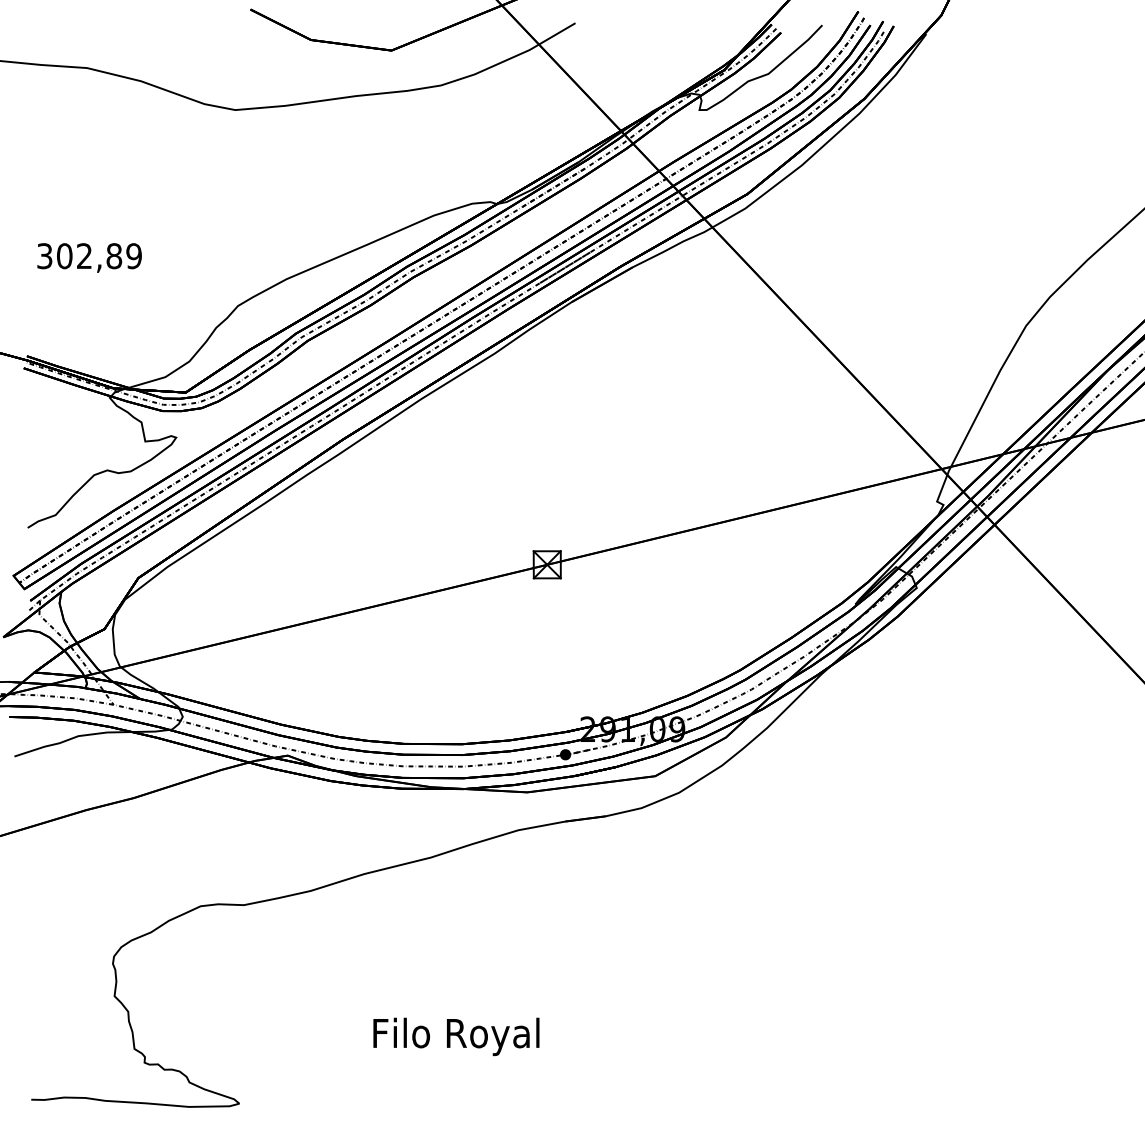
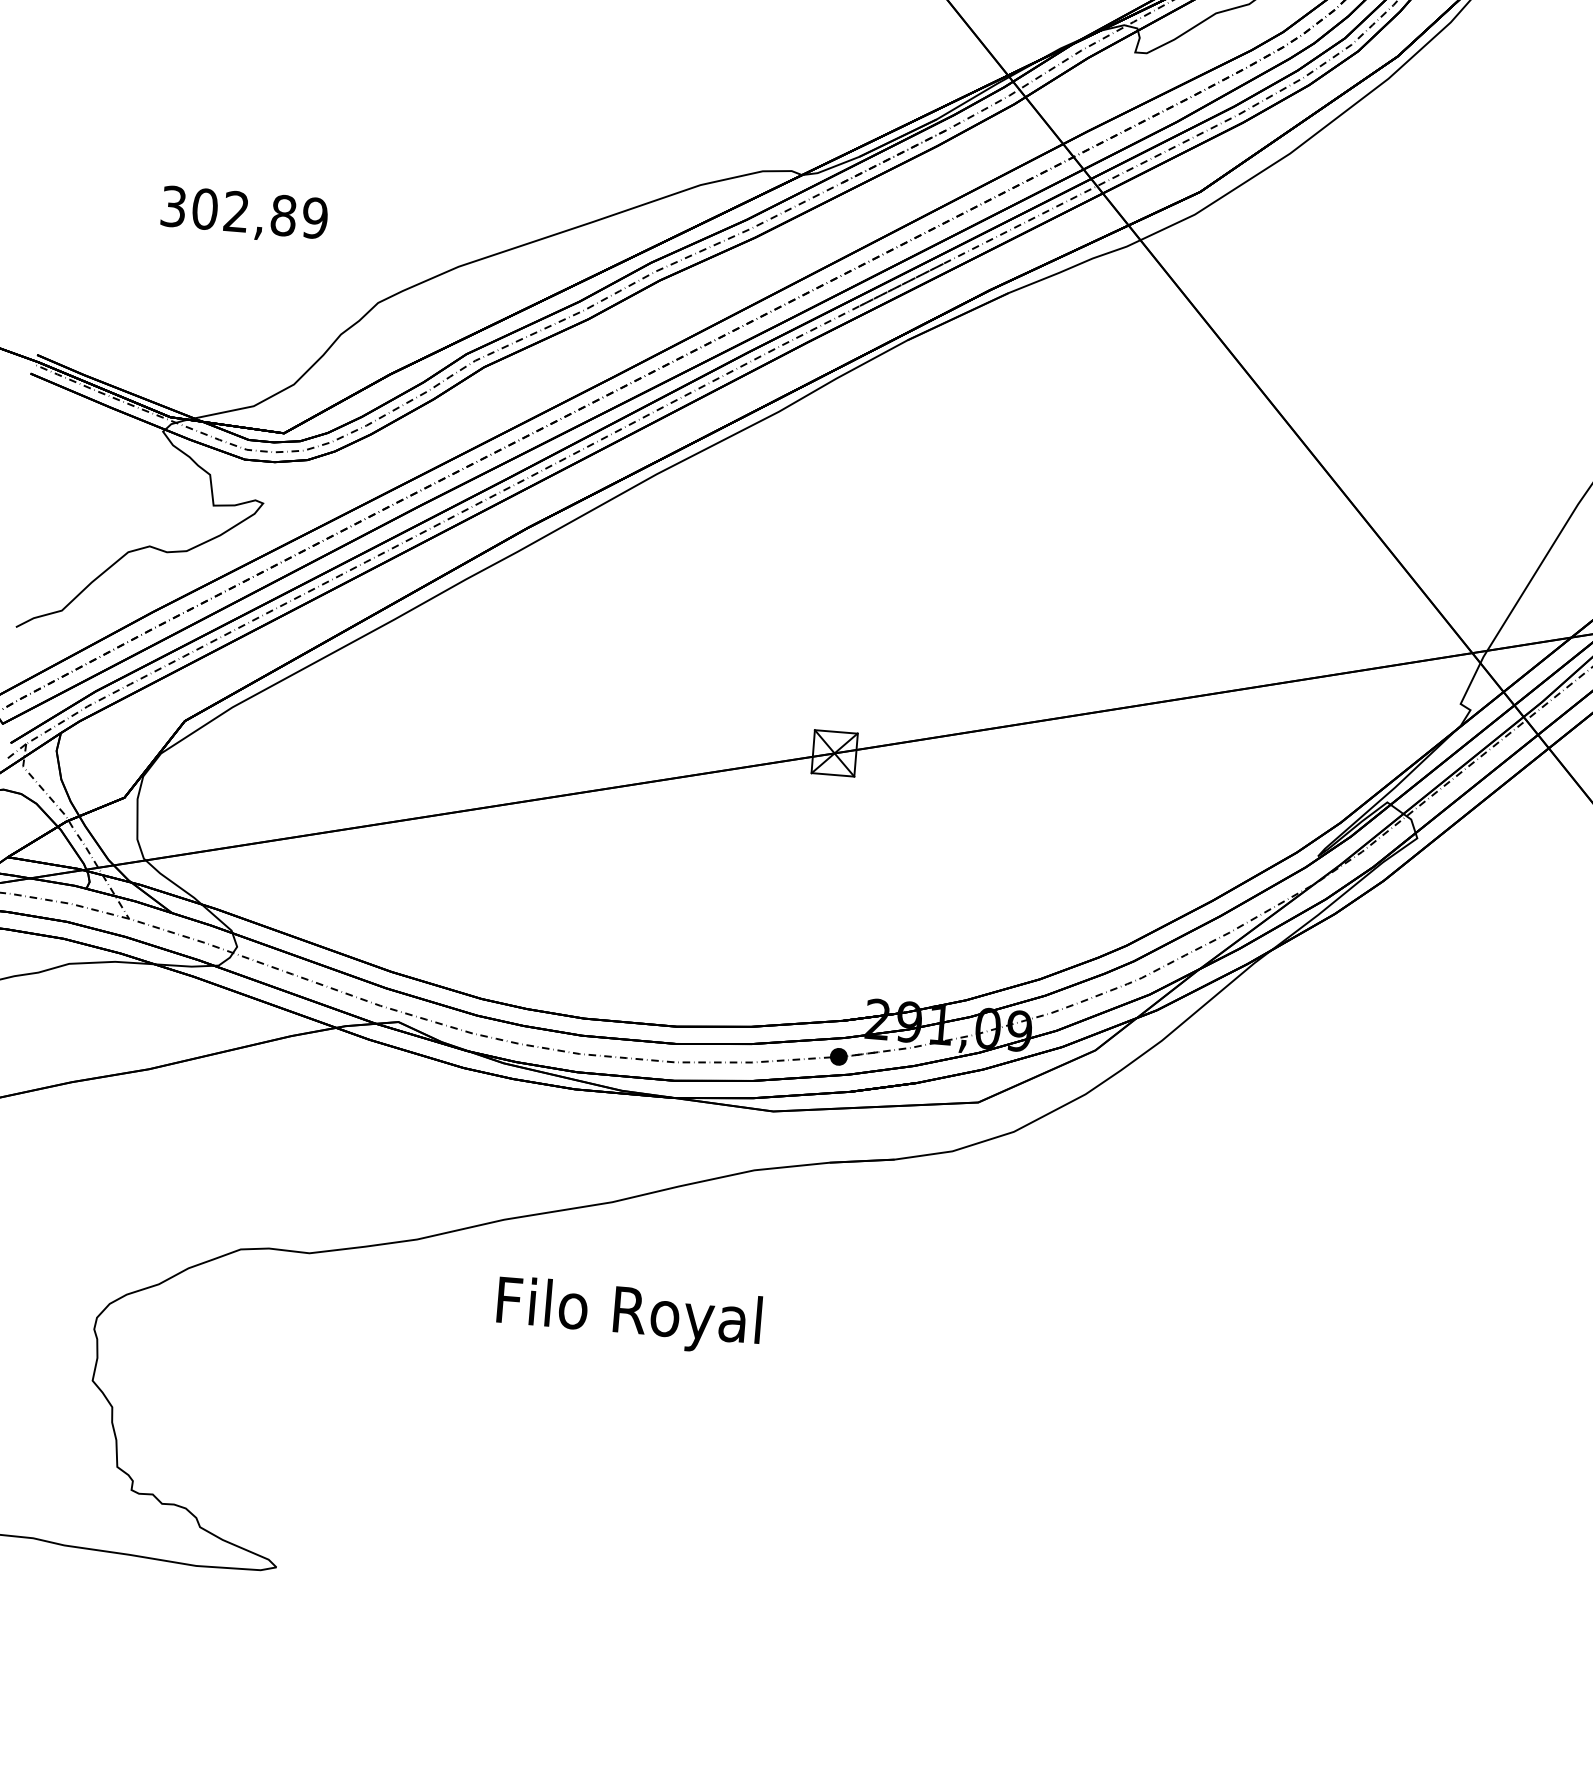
text: (89, 257) -> (244, 214), moved
text: (456, 1036) -> (629, 1315), moved

